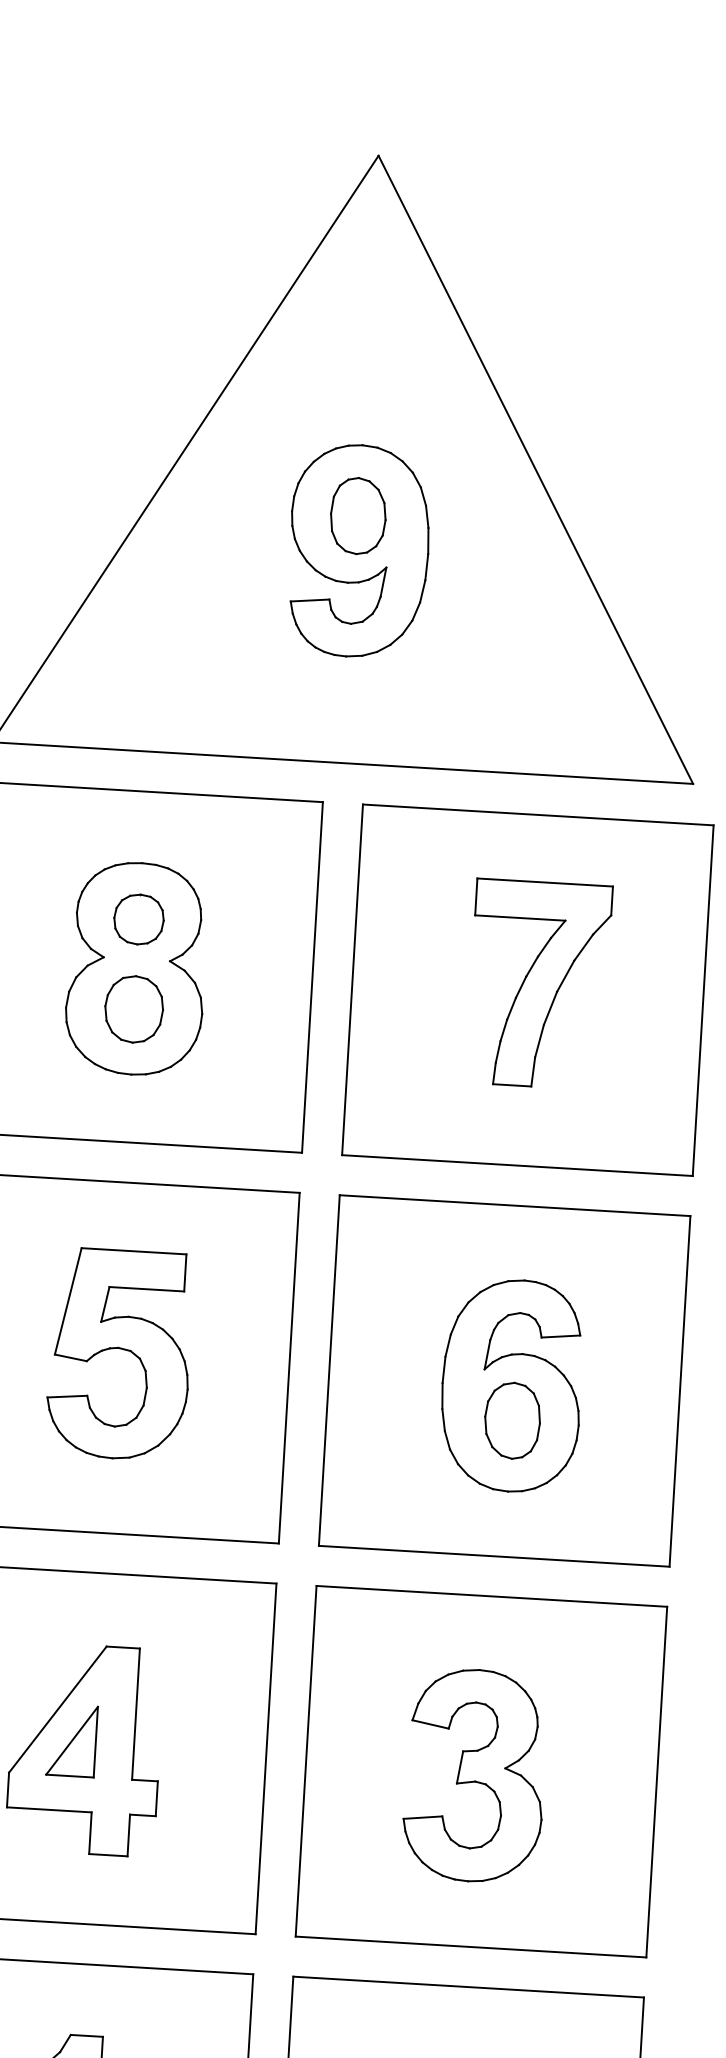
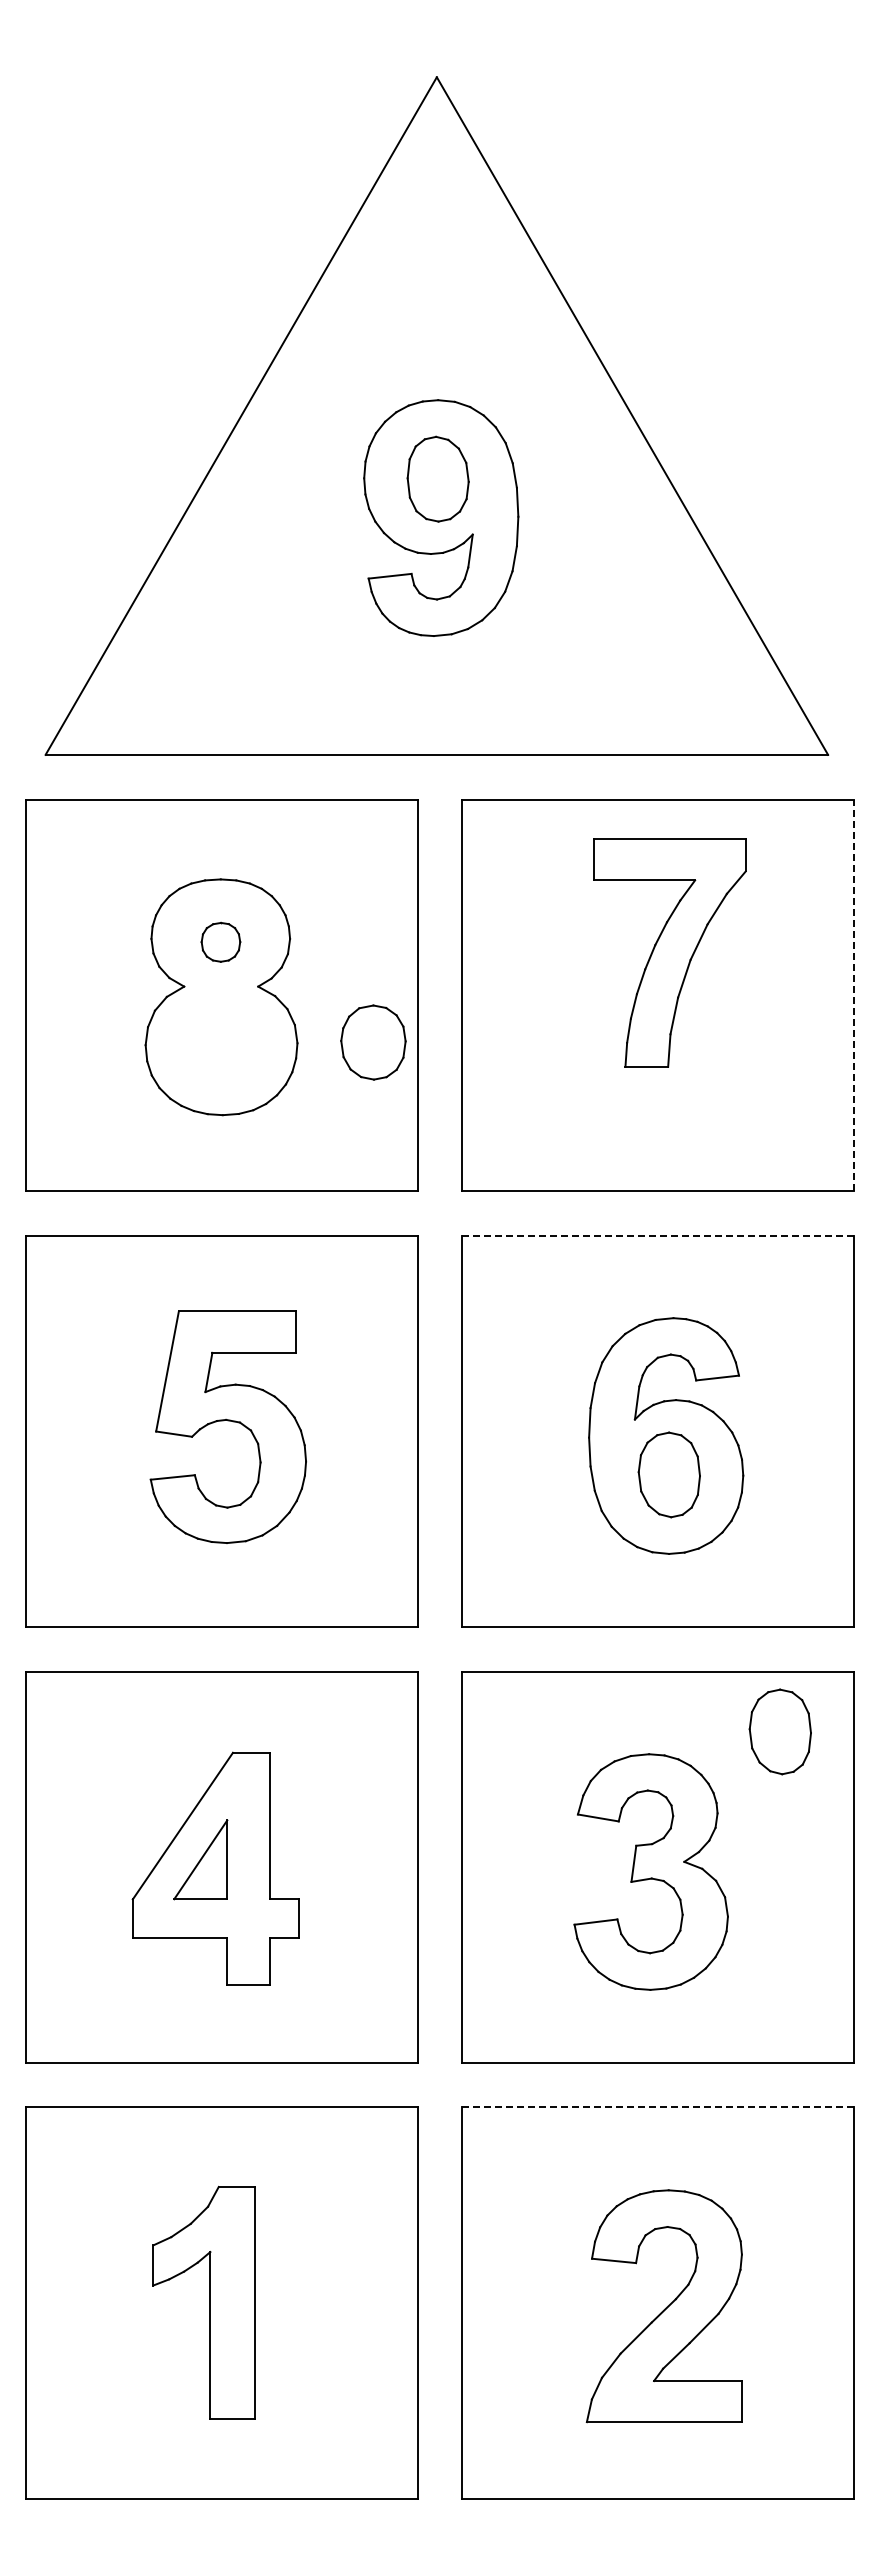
part: (138, 919) -> (220, 942), size x0.7
part: (538, 983) -> (669, 952), moved
line: (703, 1000) -> (853, 995), solid -> dashed
part: (134, 1009) -> (373, 1042), moved
line: (514, 1205) -> (657, 1235), solid -> dashed
part: (597, 1656) -> (779, 1731), added
line: (468, 1987) -> (657, 2107), solid -> dashed

